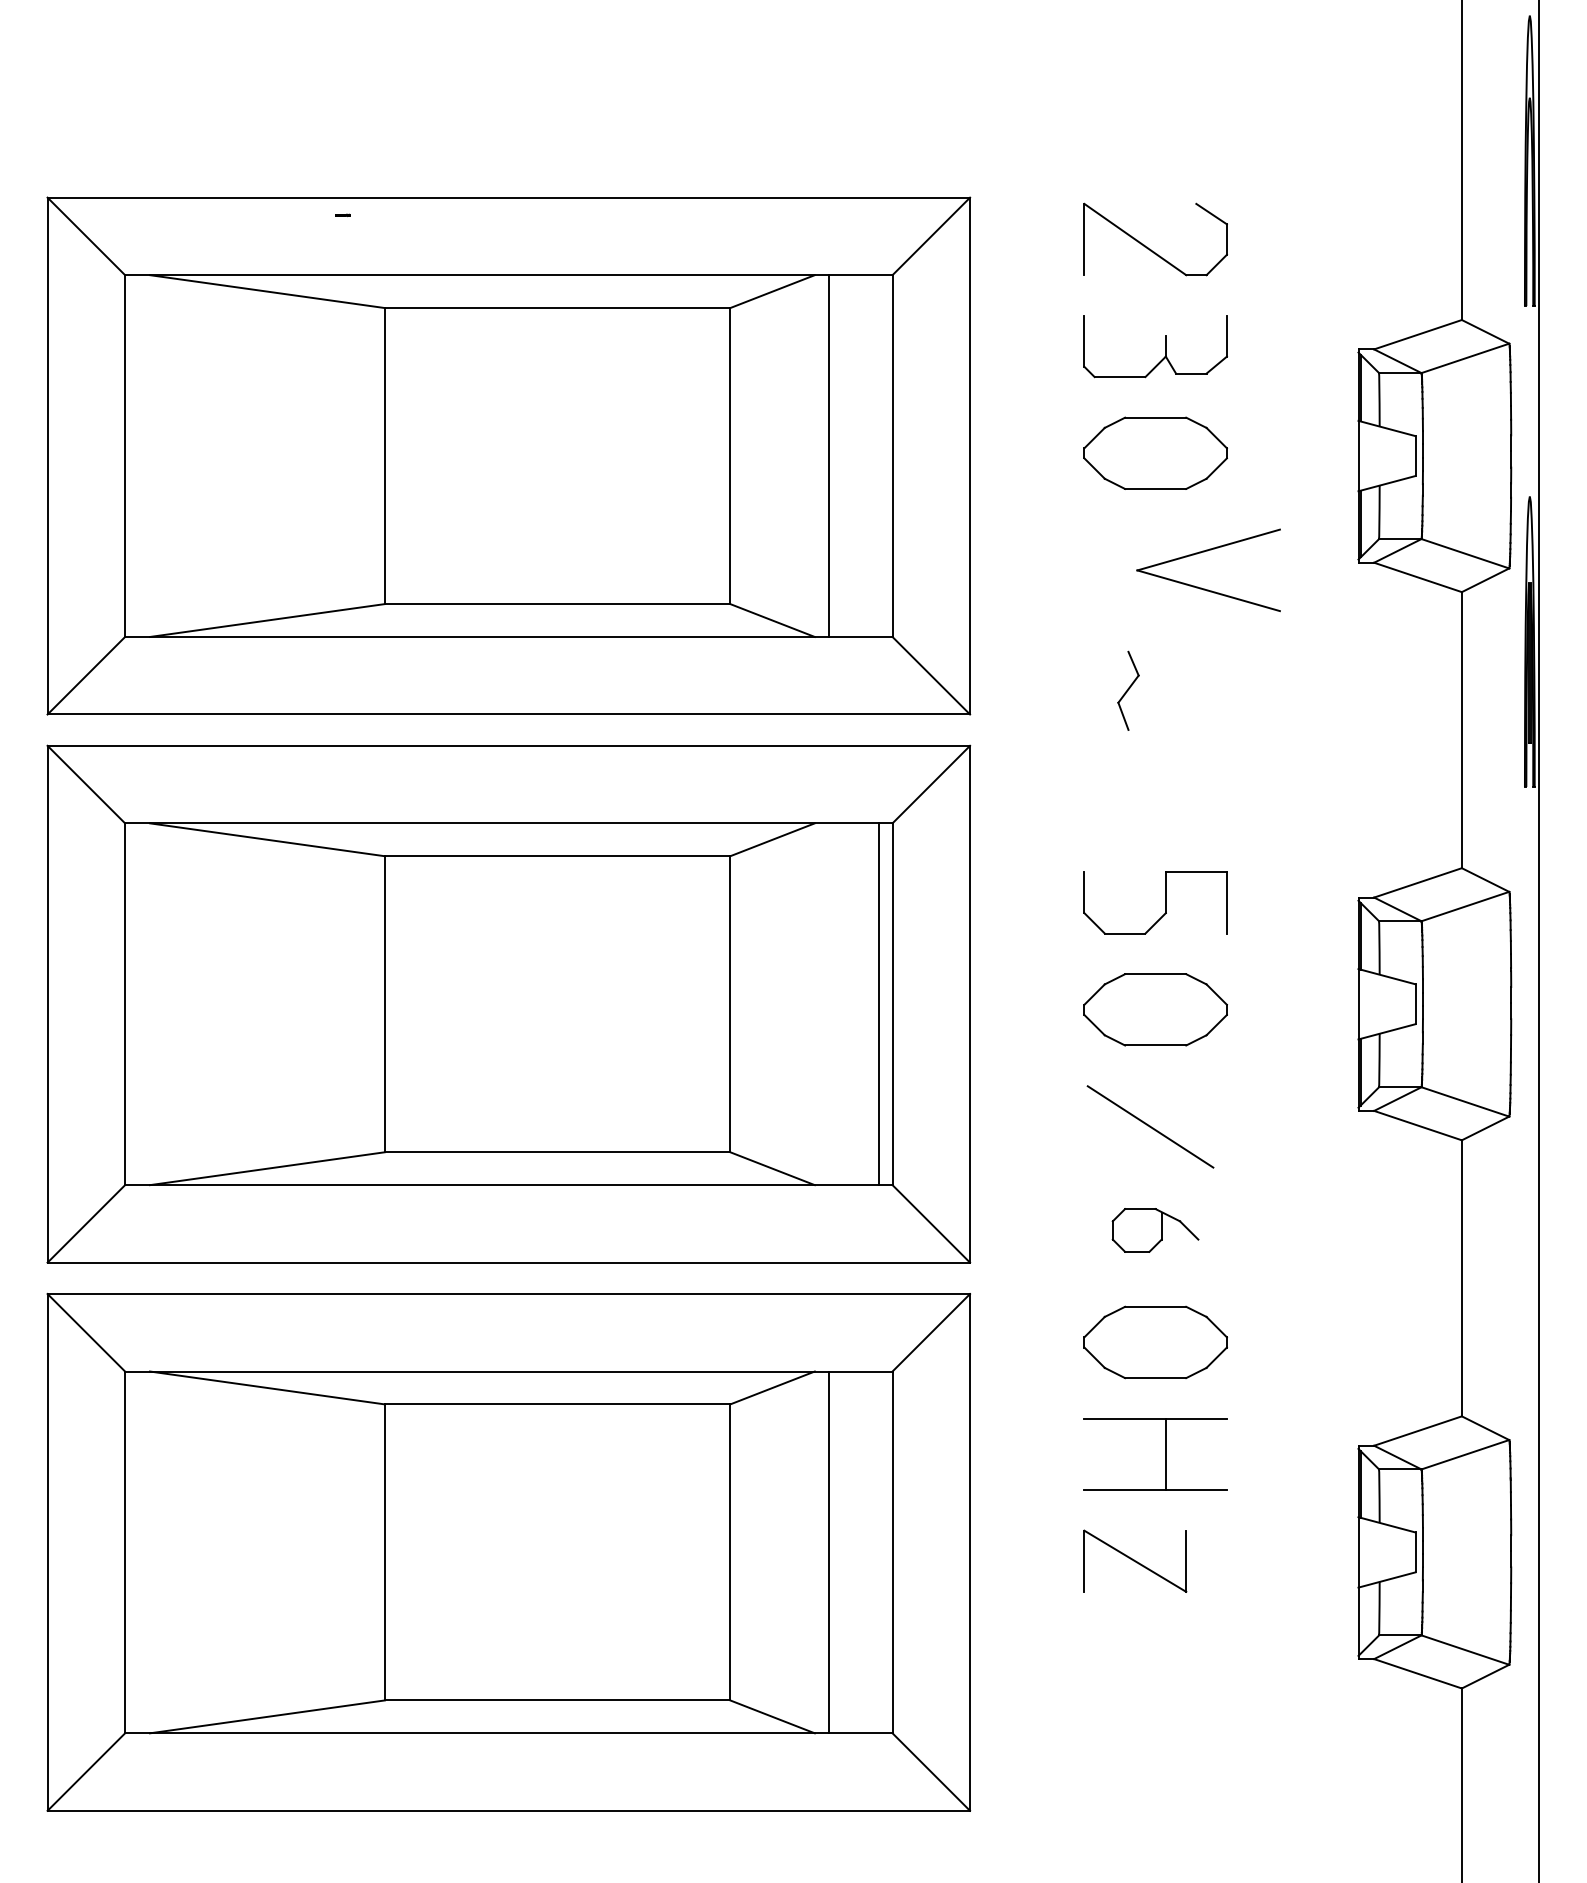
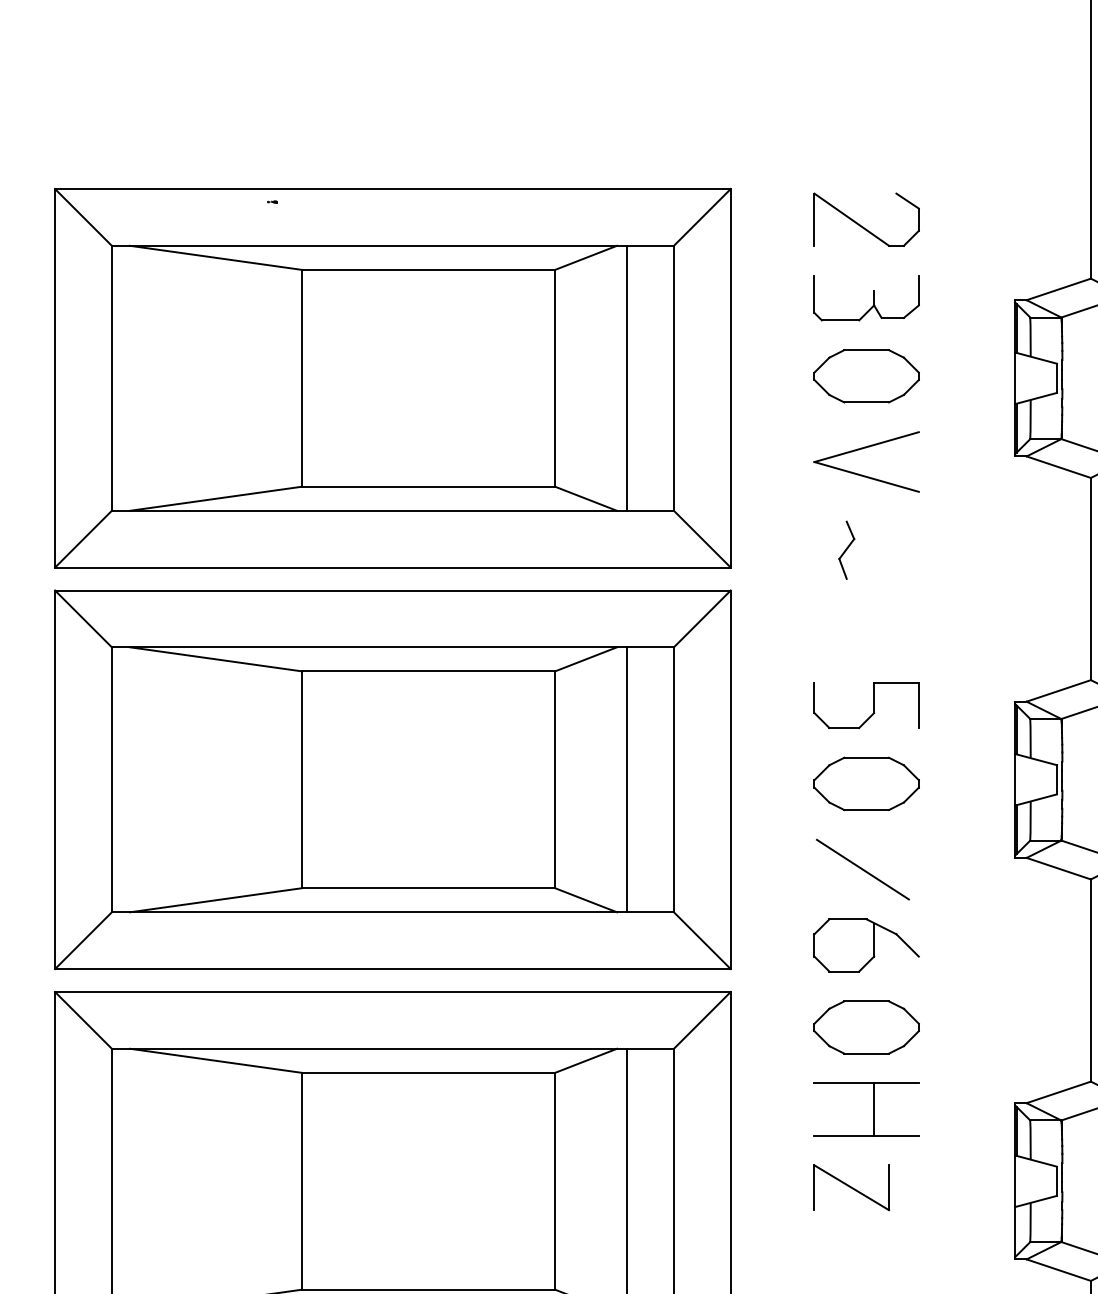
part: (1205, 588) -> (864, 475), moved
line: (878, 1004) -> (627, 779), moved
part: (1155, 1230) -> (866, 945), size x1.67

